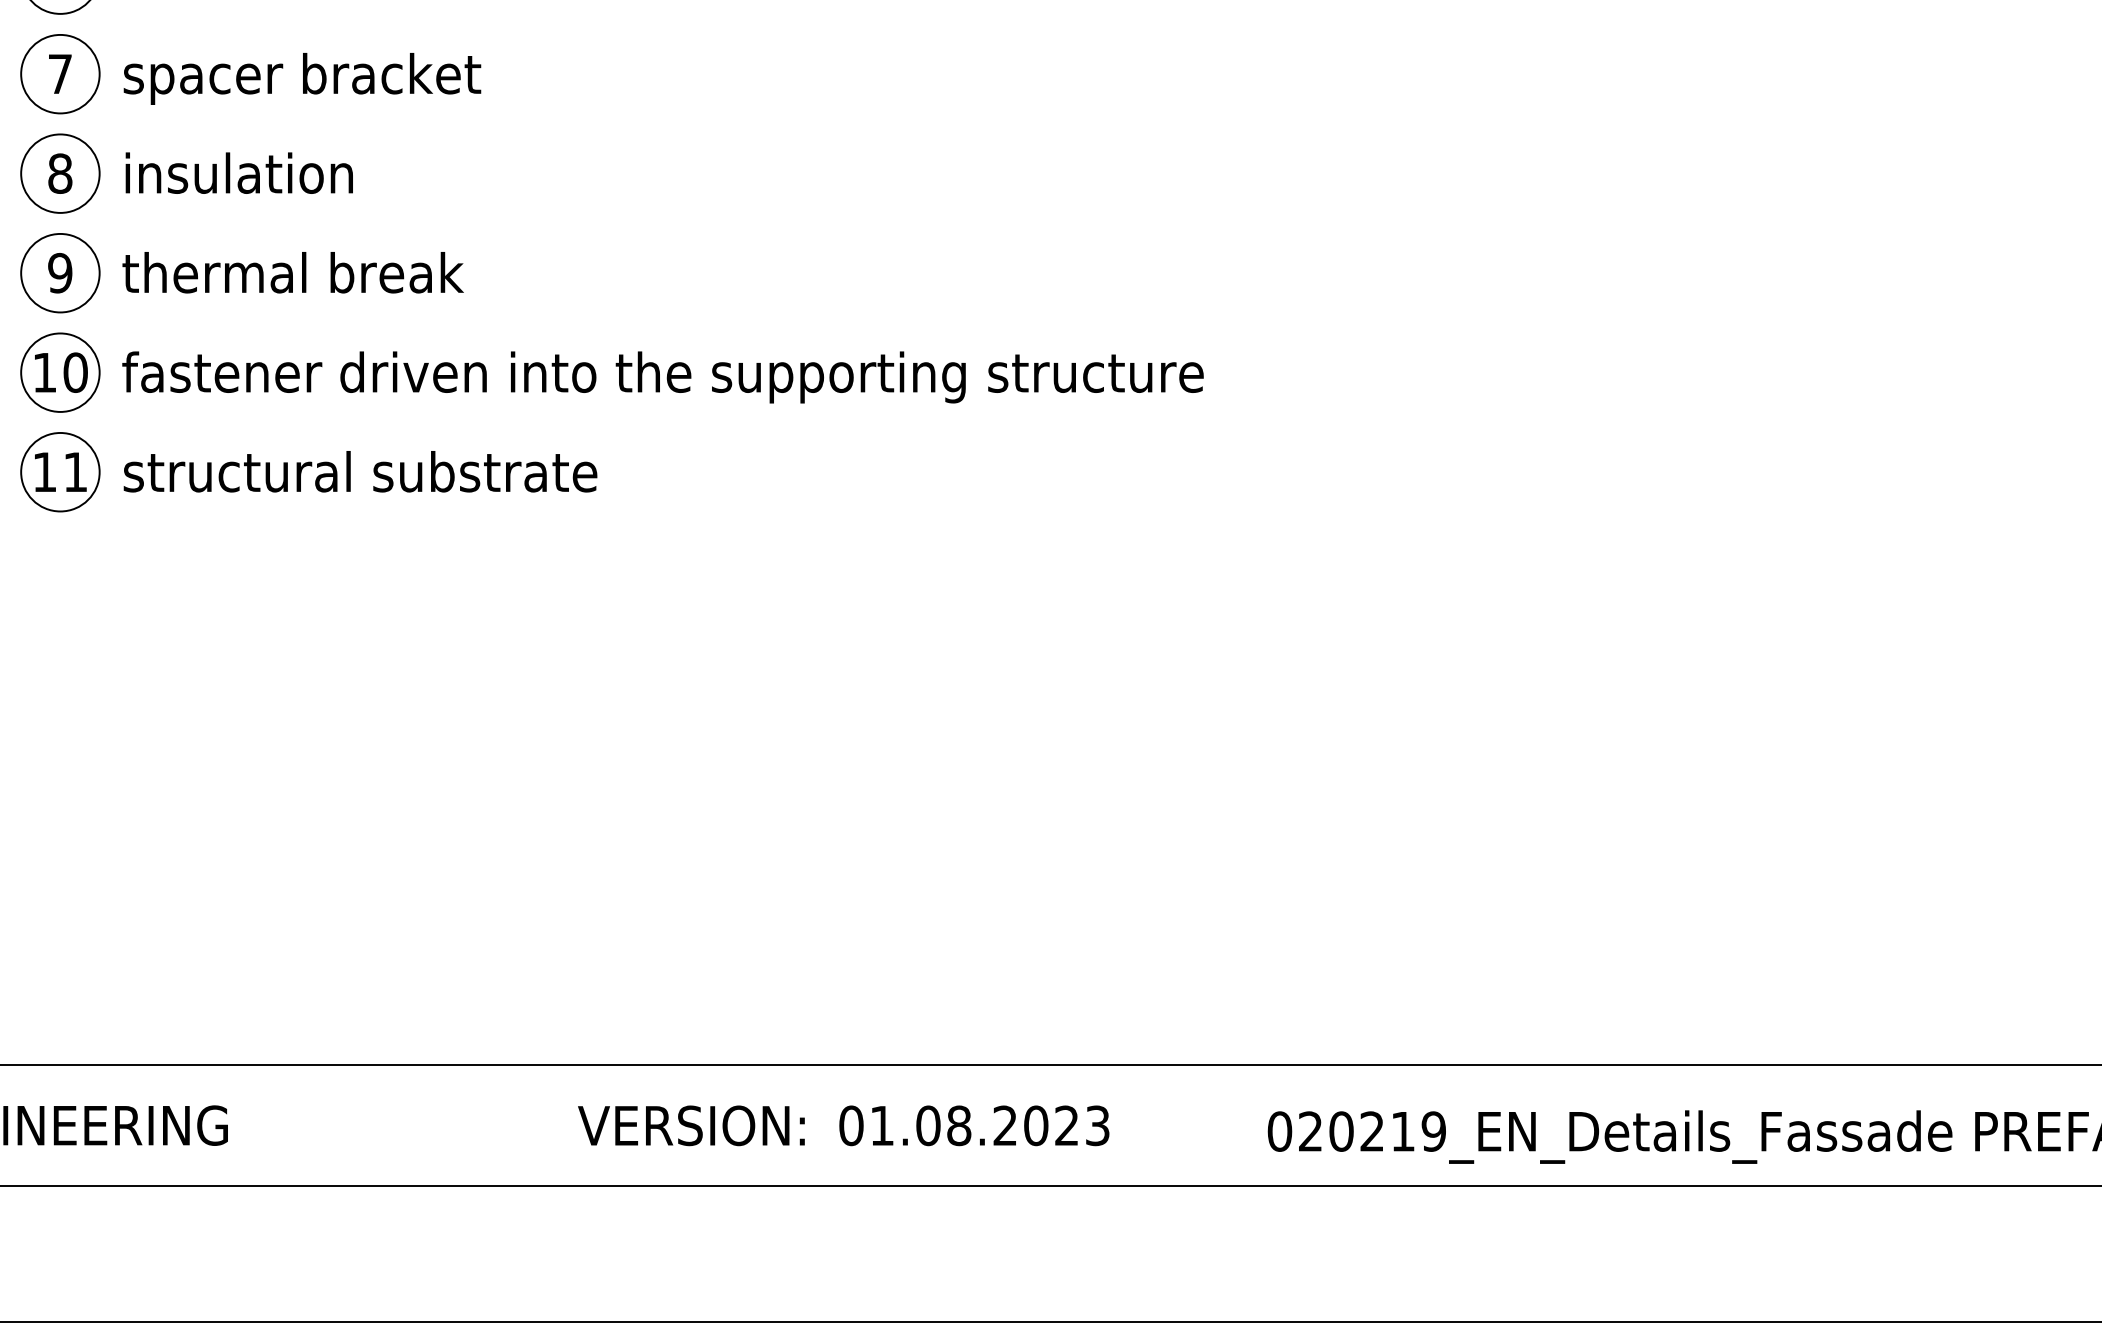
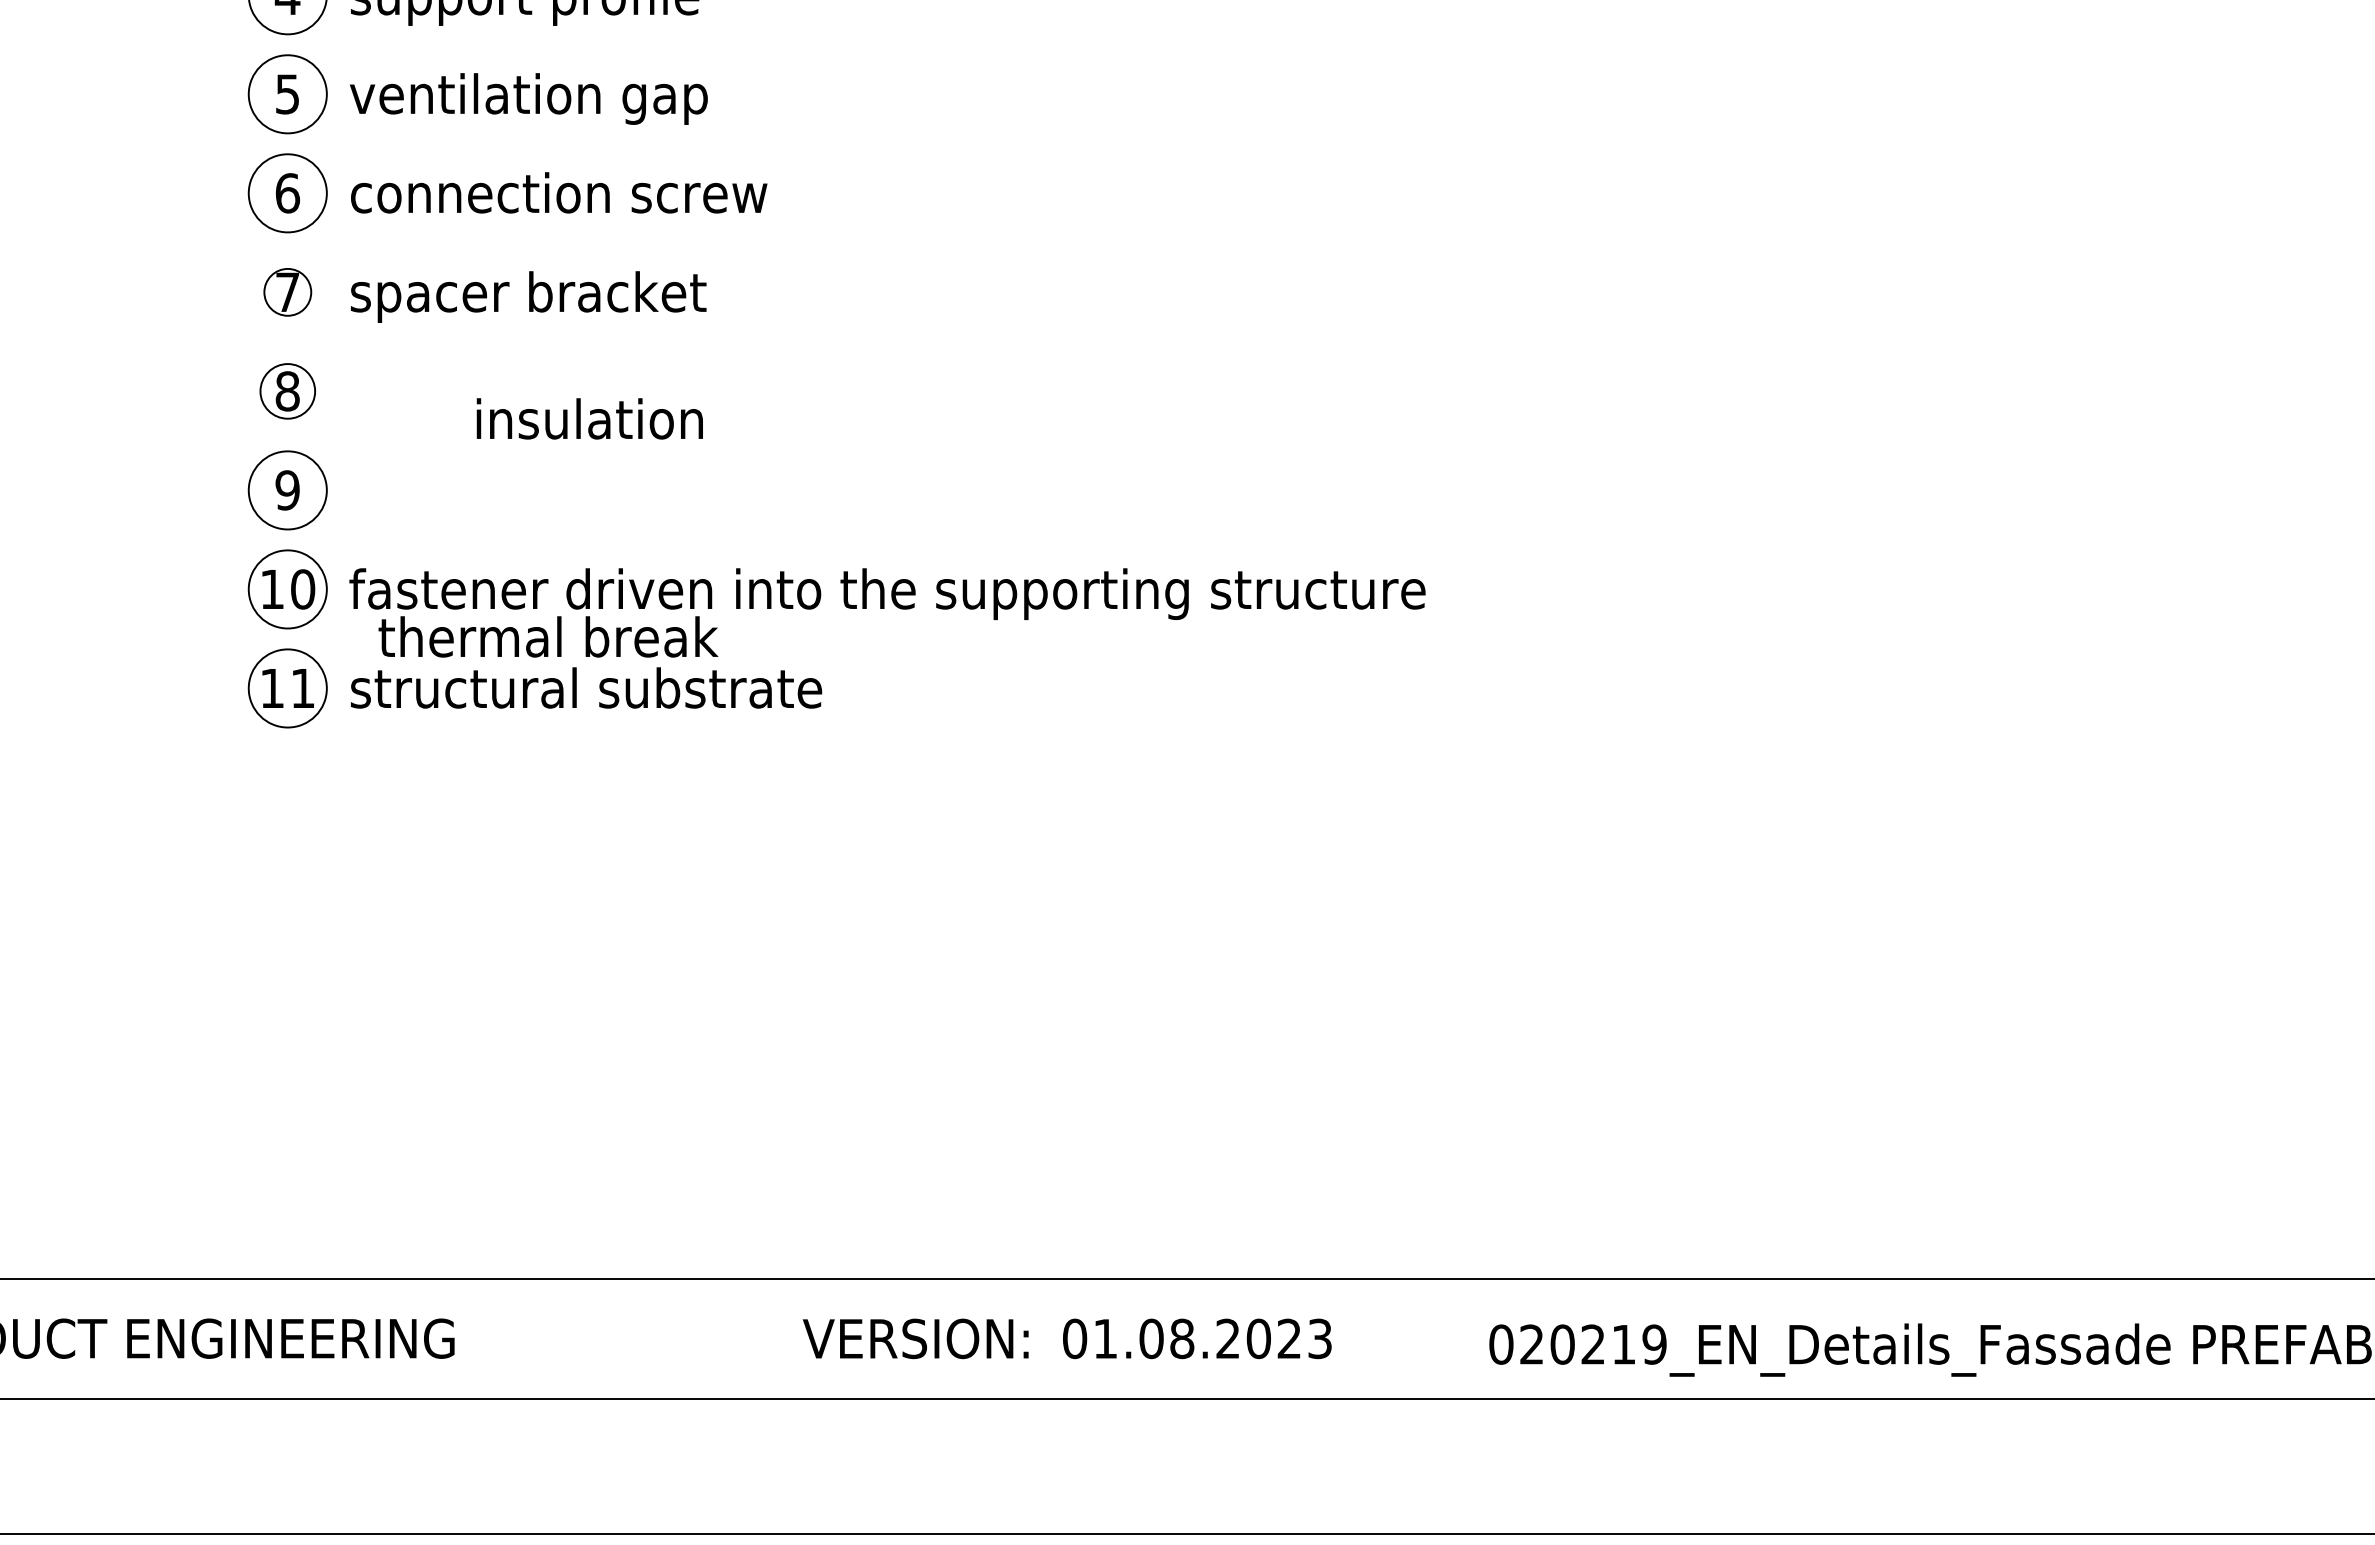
circle: (60, 74) -> (287, 292), size x0.6
text: (238, 172) -> (589, 418), moved
circle: (60, 173) -> (287, 391), size x0.7
text: (293, 272) -> (548, 636), moved

